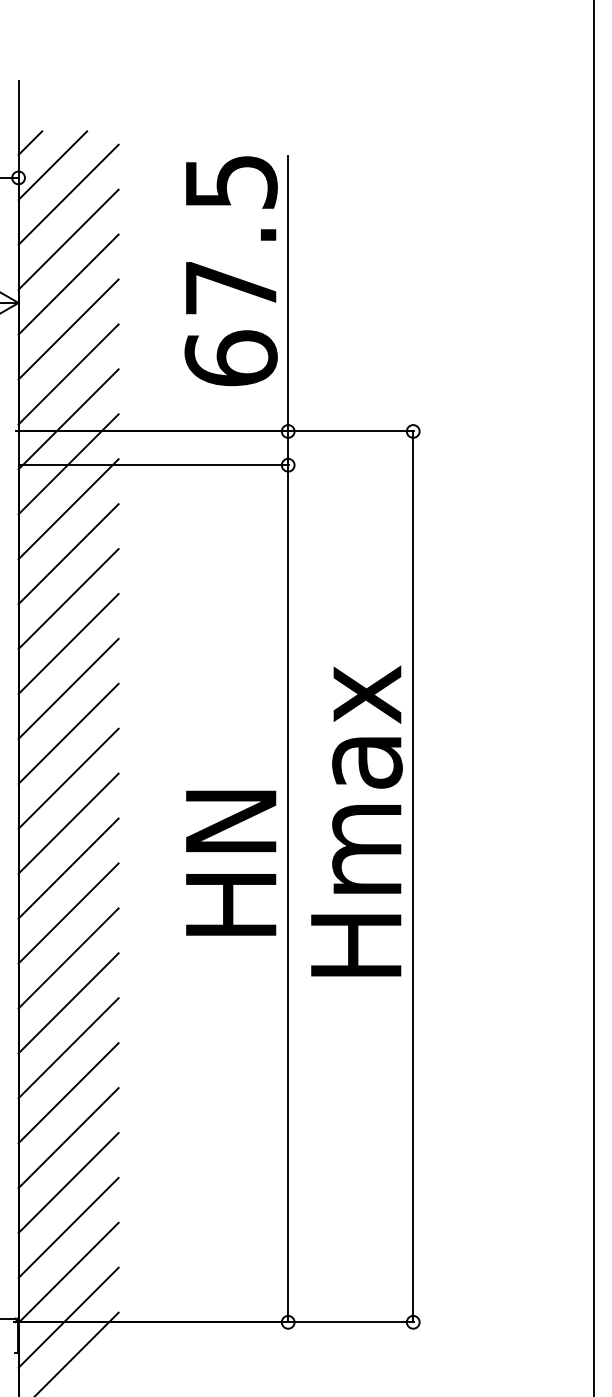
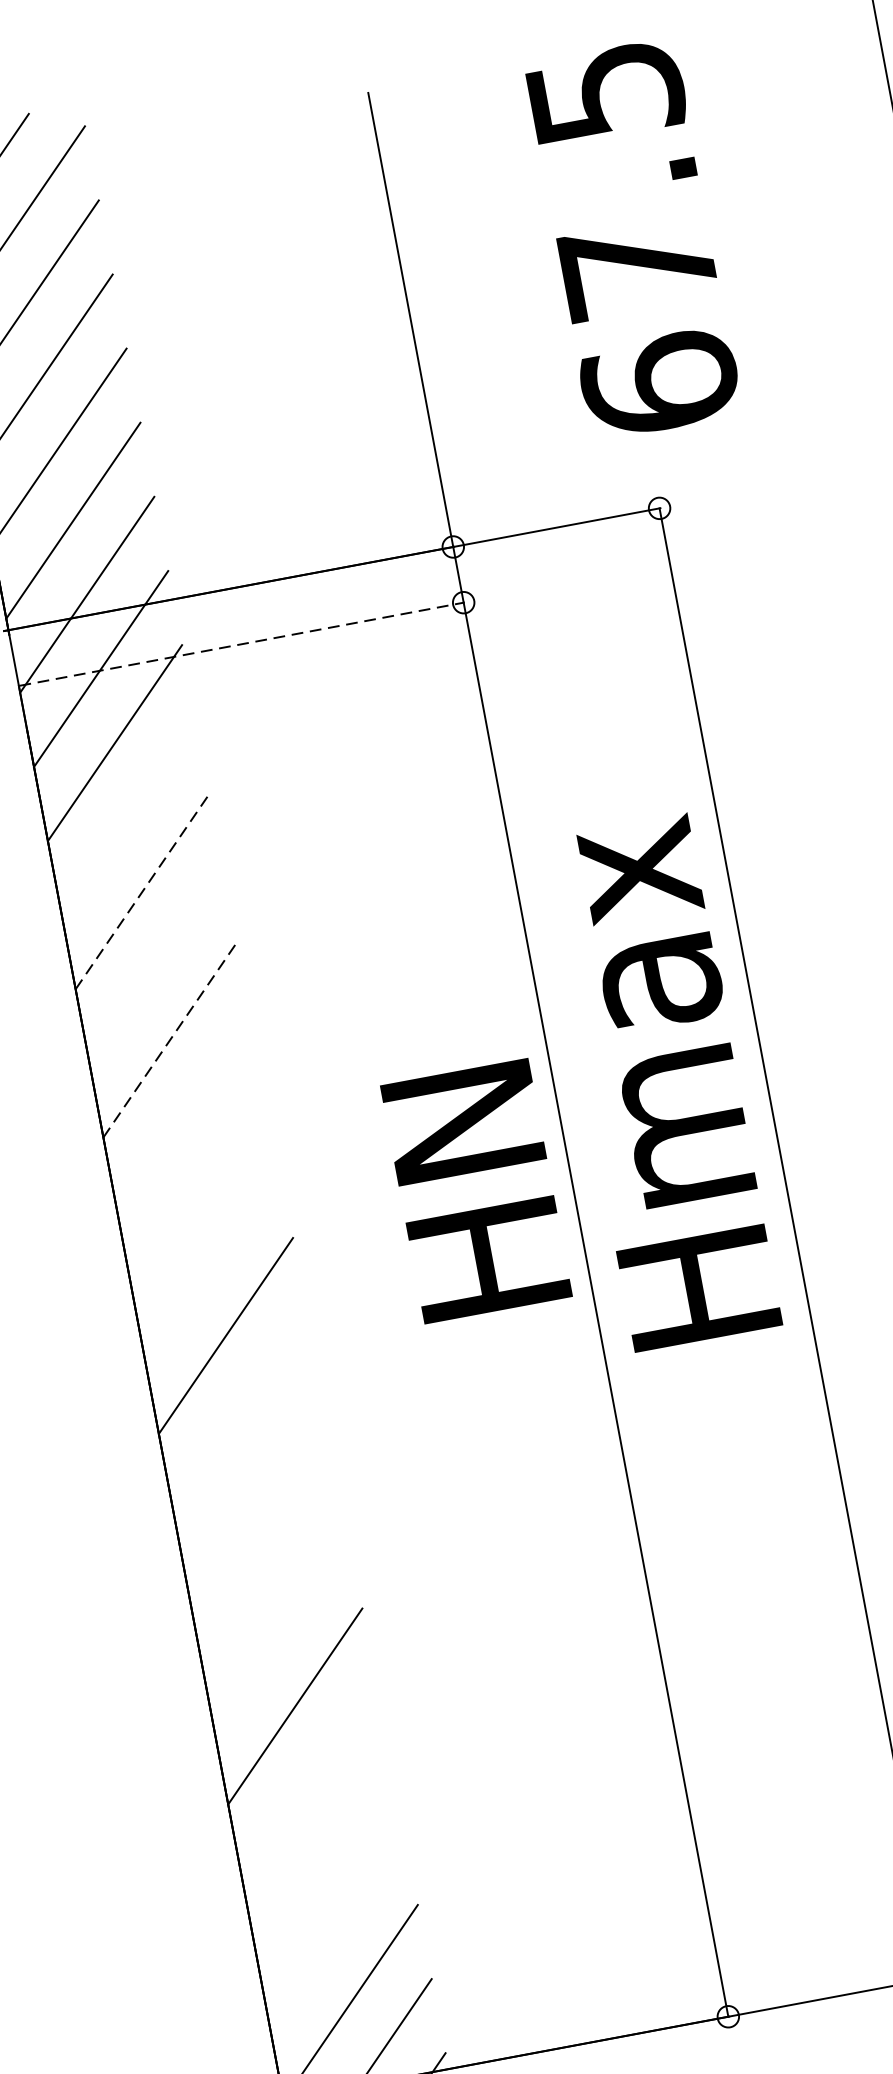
text: (230, 271) -> (632, 240), moved
line: (153, 465) -> (241, 644), solid -> dashed
line: (68, 554) -> (128, 817), removed
line: (68, 599) -> (142, 892), solid -> dashed
line: (68, 643) -> (156, 964), removed
line: (68, 688) -> (170, 1038), solid -> dashed
line: (68, 733) -> (184, 1113), removed
line: (68, 778) -> (197, 1187), removed
text: (356, 820) -> (661, 1081), moved
line: (68, 823) -> (211, 1261), removed
text: (231, 862) -> (476, 1189), moved
line: (68, 913) -> (239, 1410), removed
line: (68, 958) -> (253, 1484), removed
line: (68, 1003) -> (267, 1558), removed
line: (68, 1048) -> (281, 1632), removed
line: (68, 1138) -> (309, 1781), removed
line: (68, 1182) -> (322, 1853), removed
line: (68, 1227) -> (336, 1928), removed

